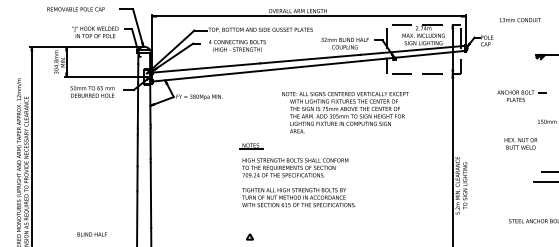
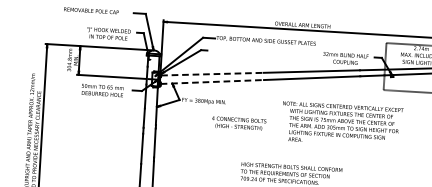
text: (237, 46) -> (239, 123), moved
line: (206, 68) -> (212, 74), solid -> dashed
line: (207, 76) -> (212, 82), solid -> dashed
part: (251, 146) -> (250, 151), removed

